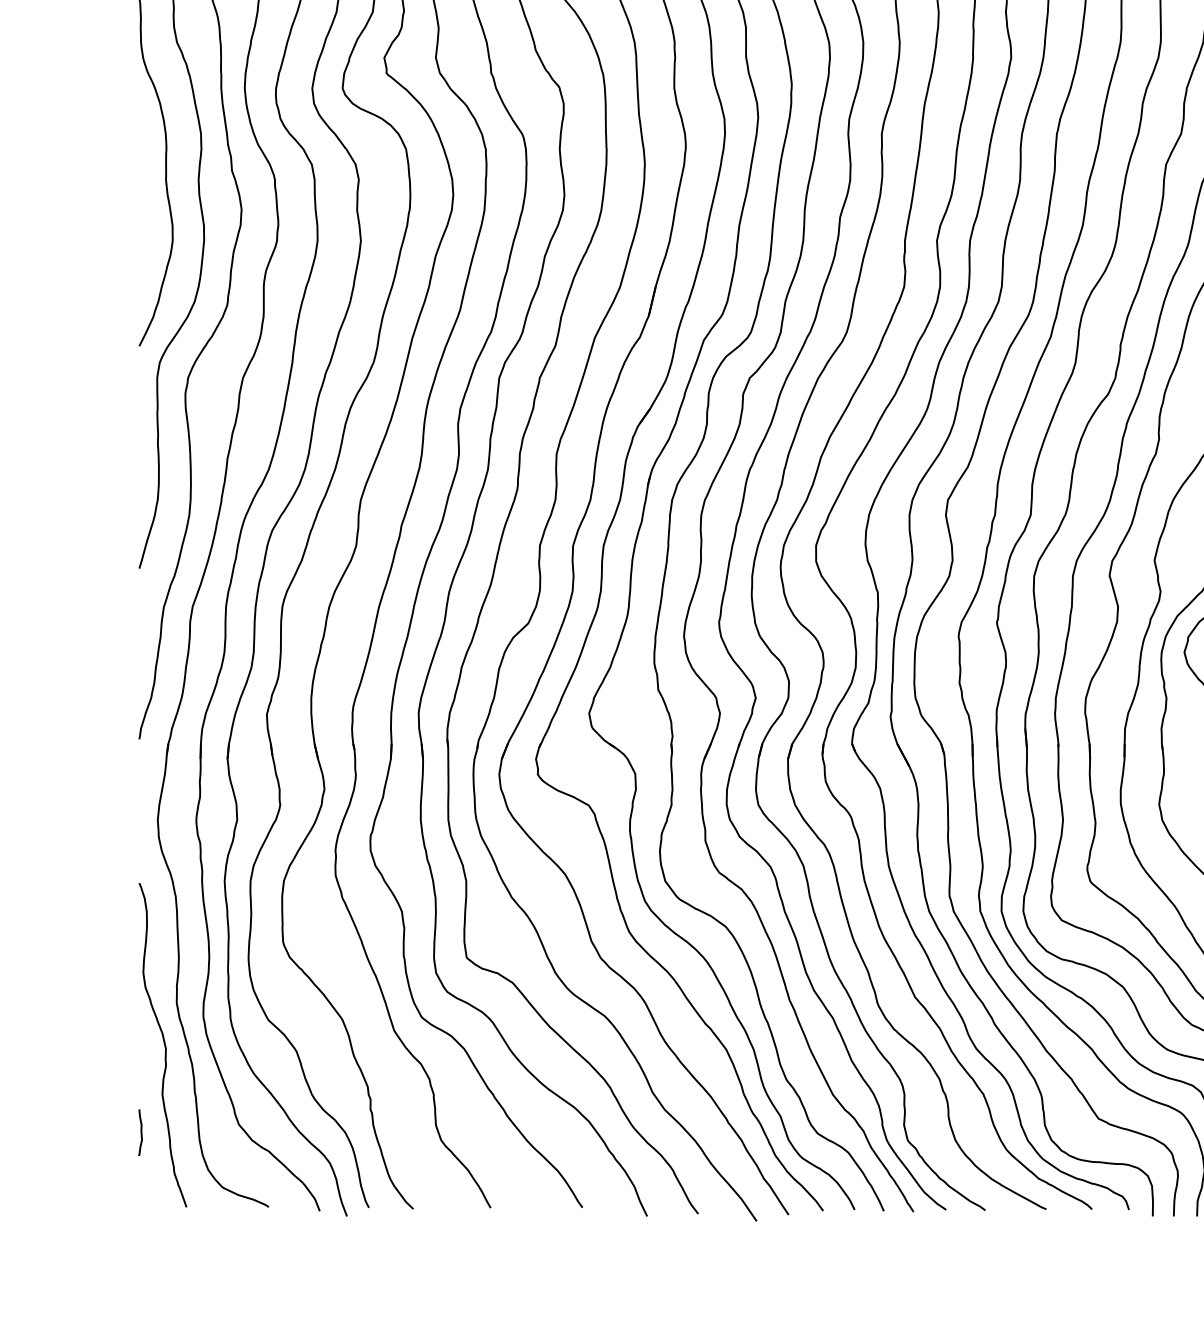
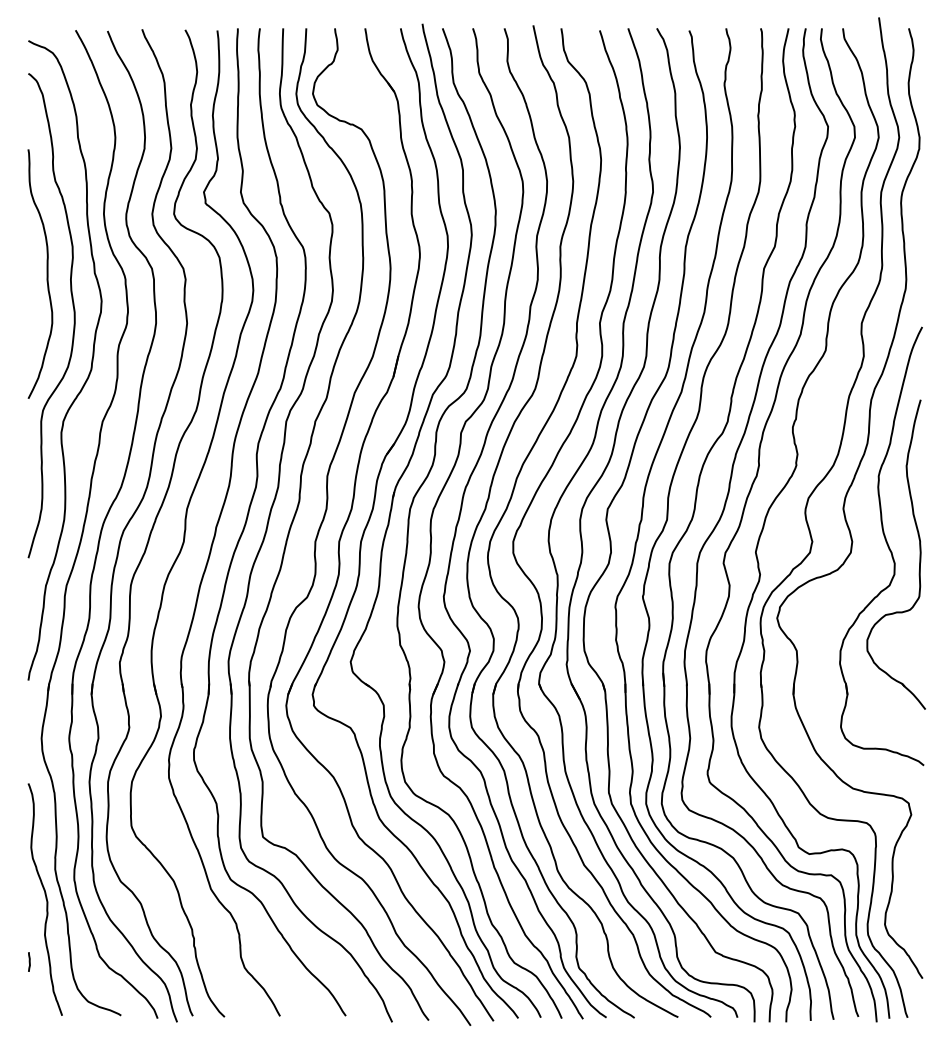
part: (140, 1131) -> (29, 961), size x0.6

